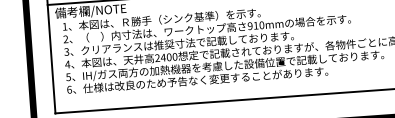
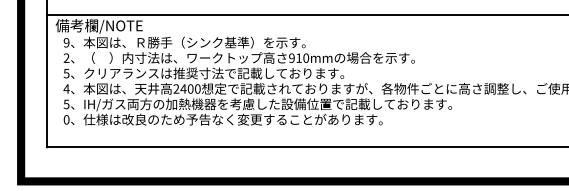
text: (64, 26) -> (66, 42), 1 -> 9
text: (66, 51) -> (66, 72), 3 -> 5
text: (69, 89) -> (66, 119), 6 -> 0

